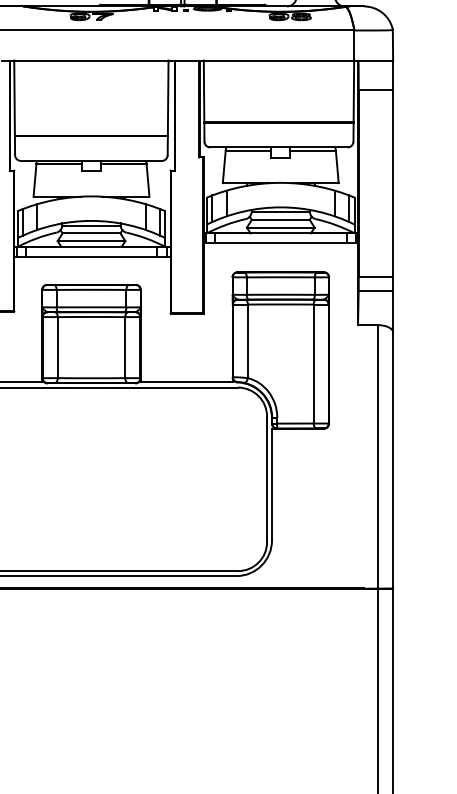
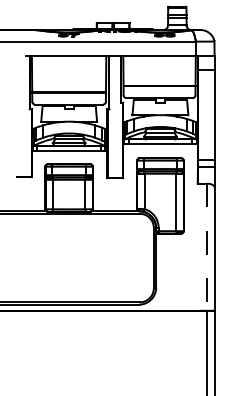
line: (378, 457) -> (207, 247), solid -> dashed

